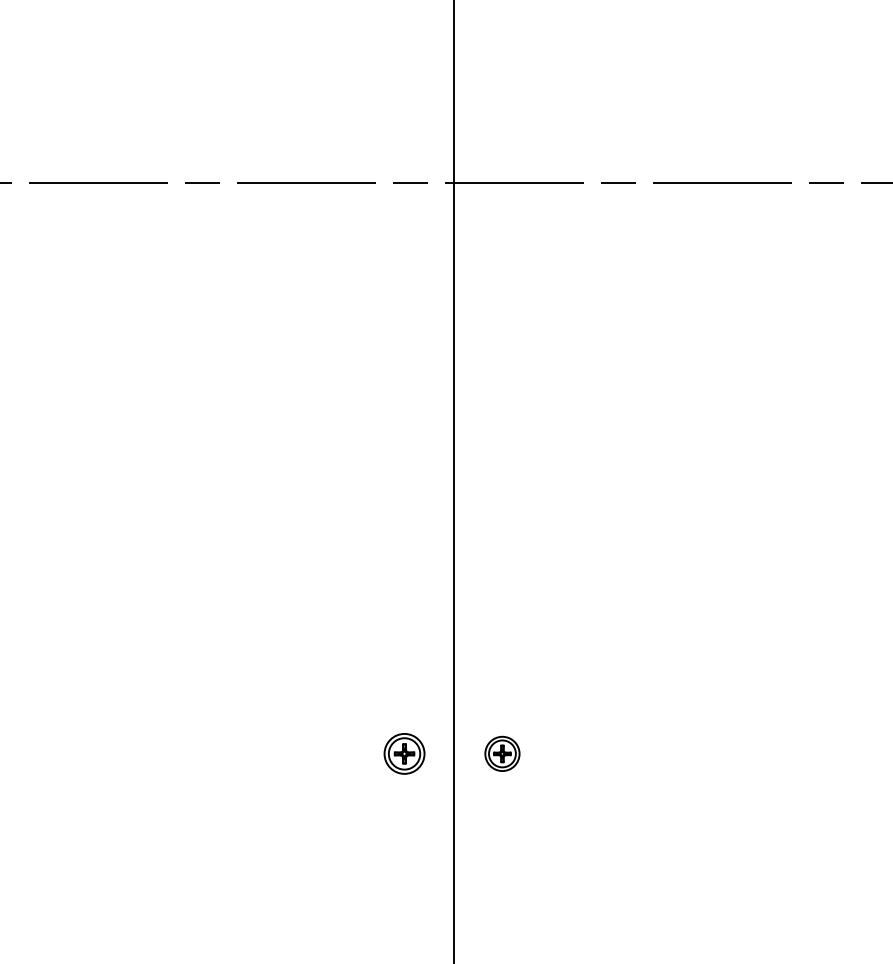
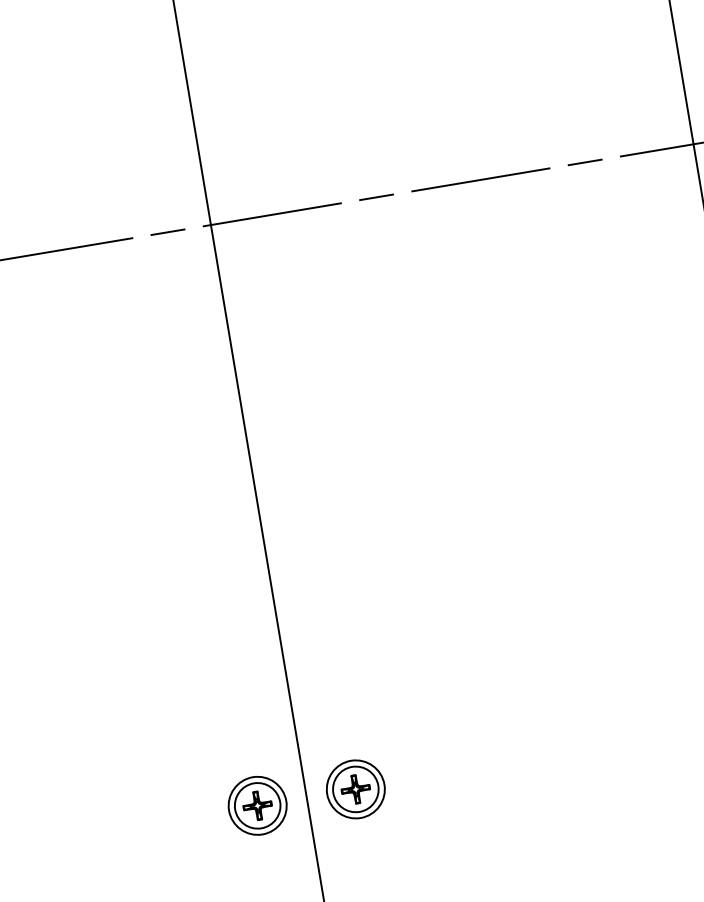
part: (404, 753) -> (257, 805), size x1.43
part: (502, 753) -> (355, 789), size x1.67

